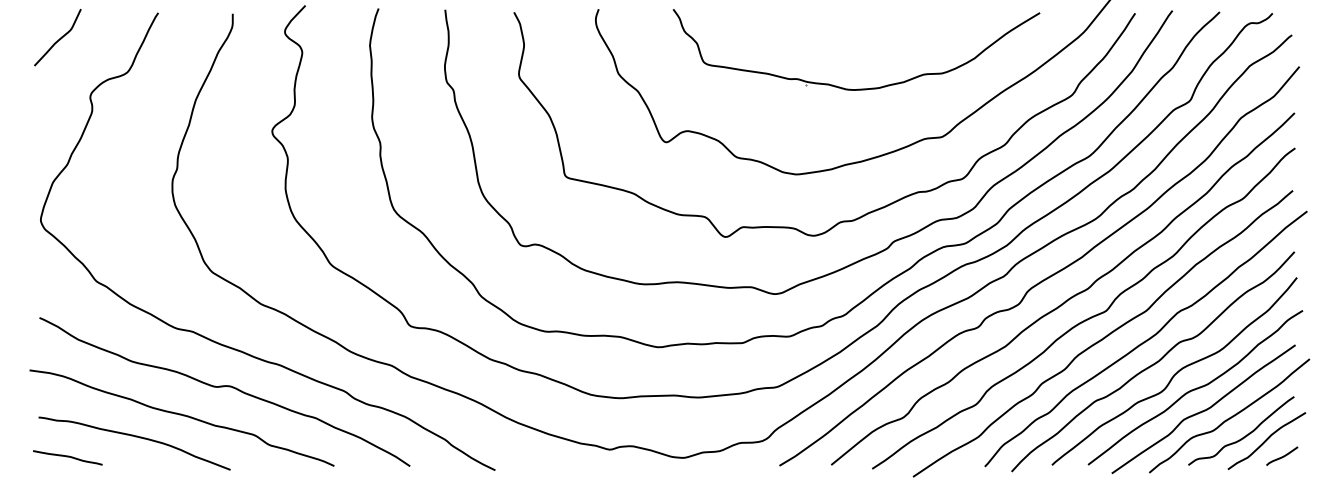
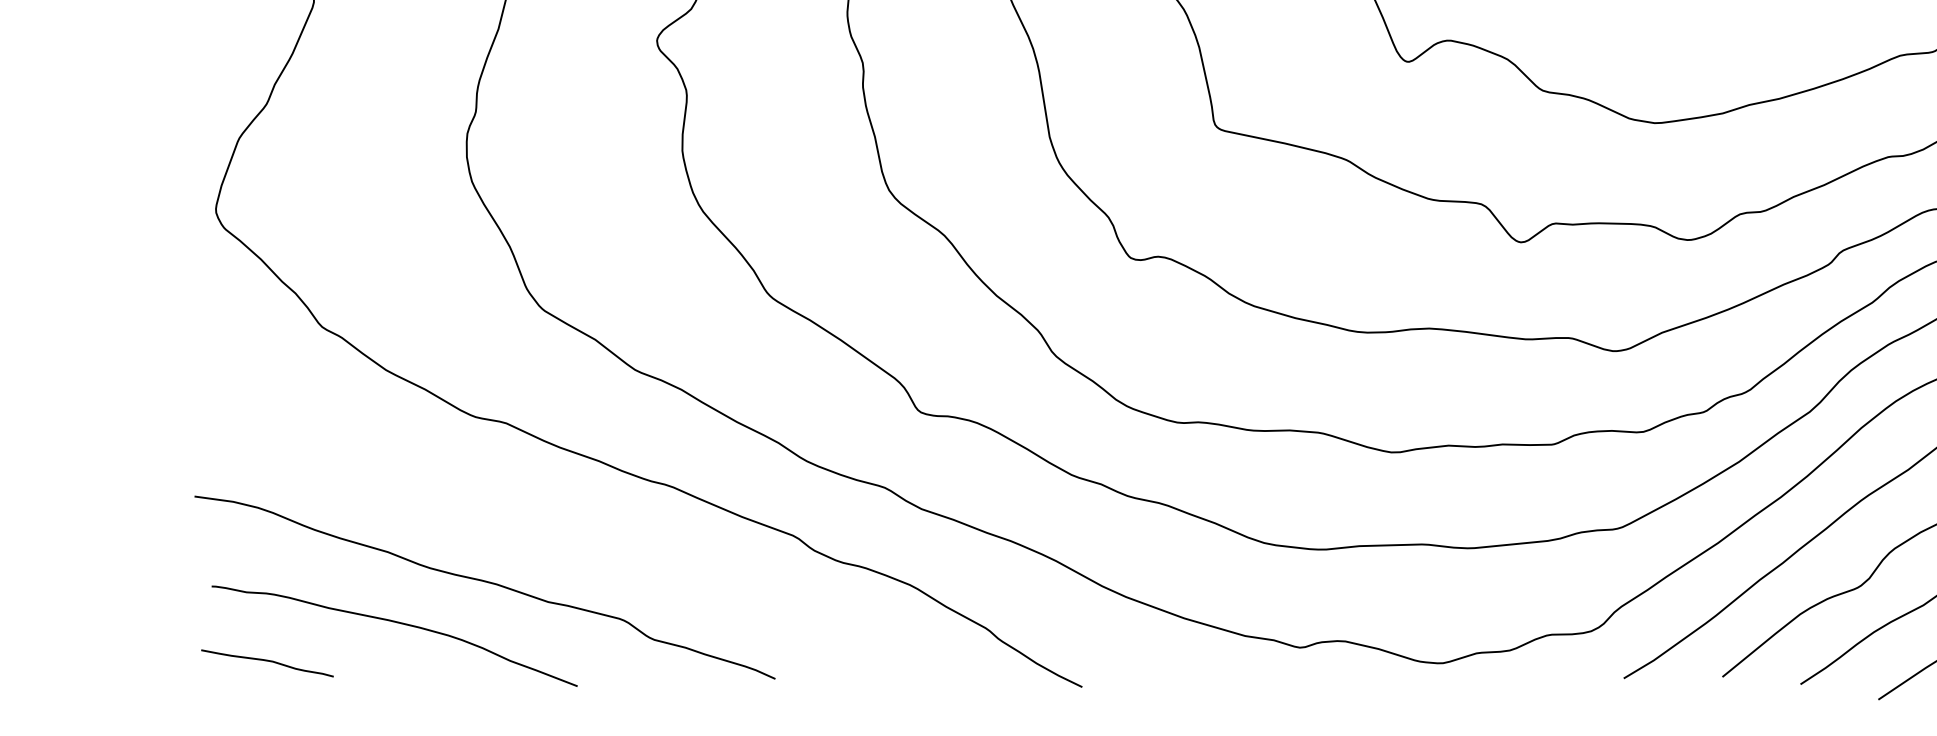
curve: (223, 387) -> (564, 529), removed

